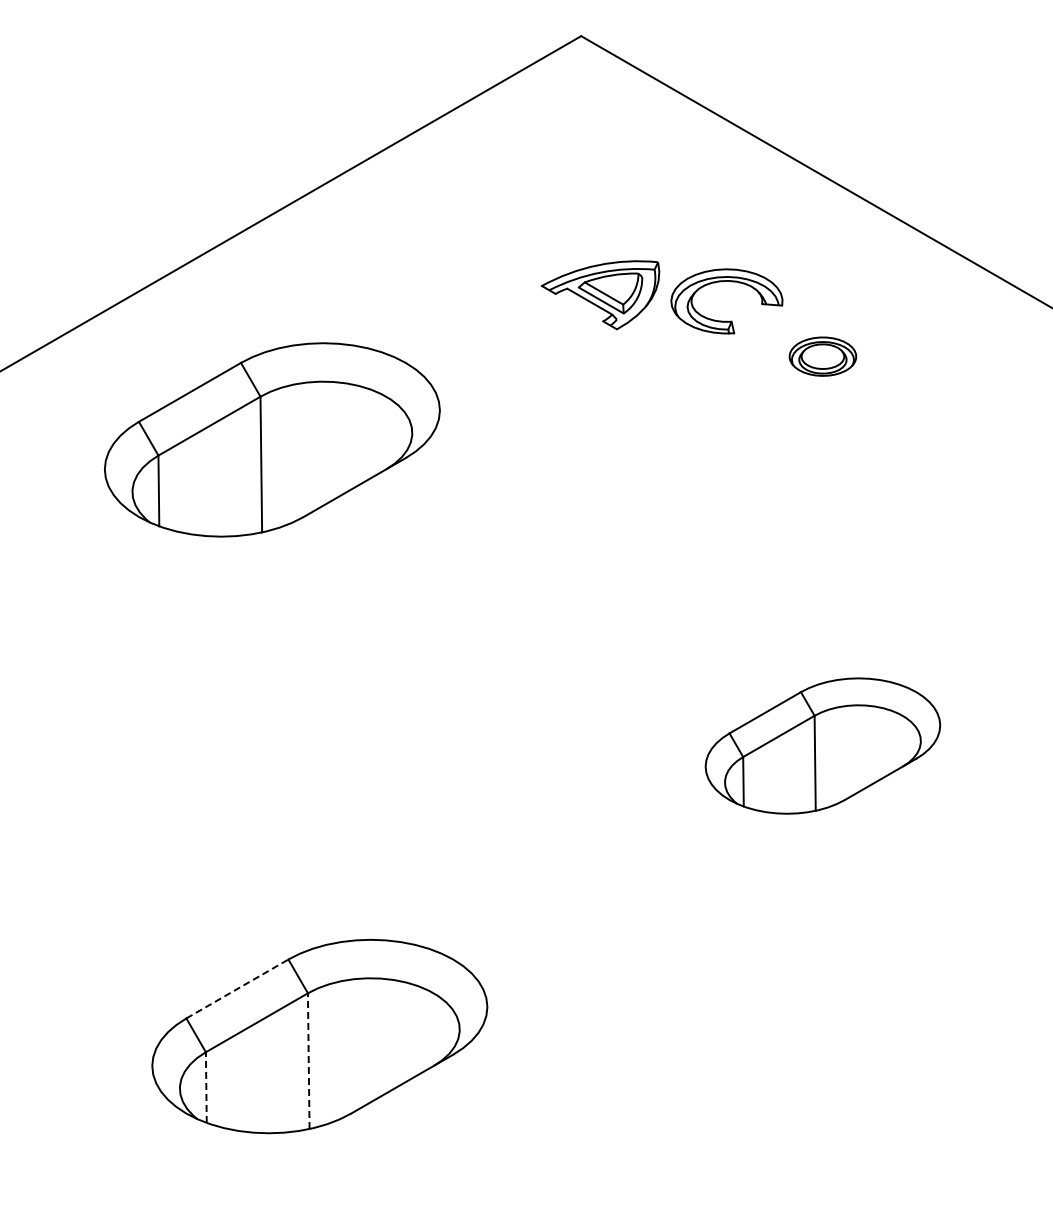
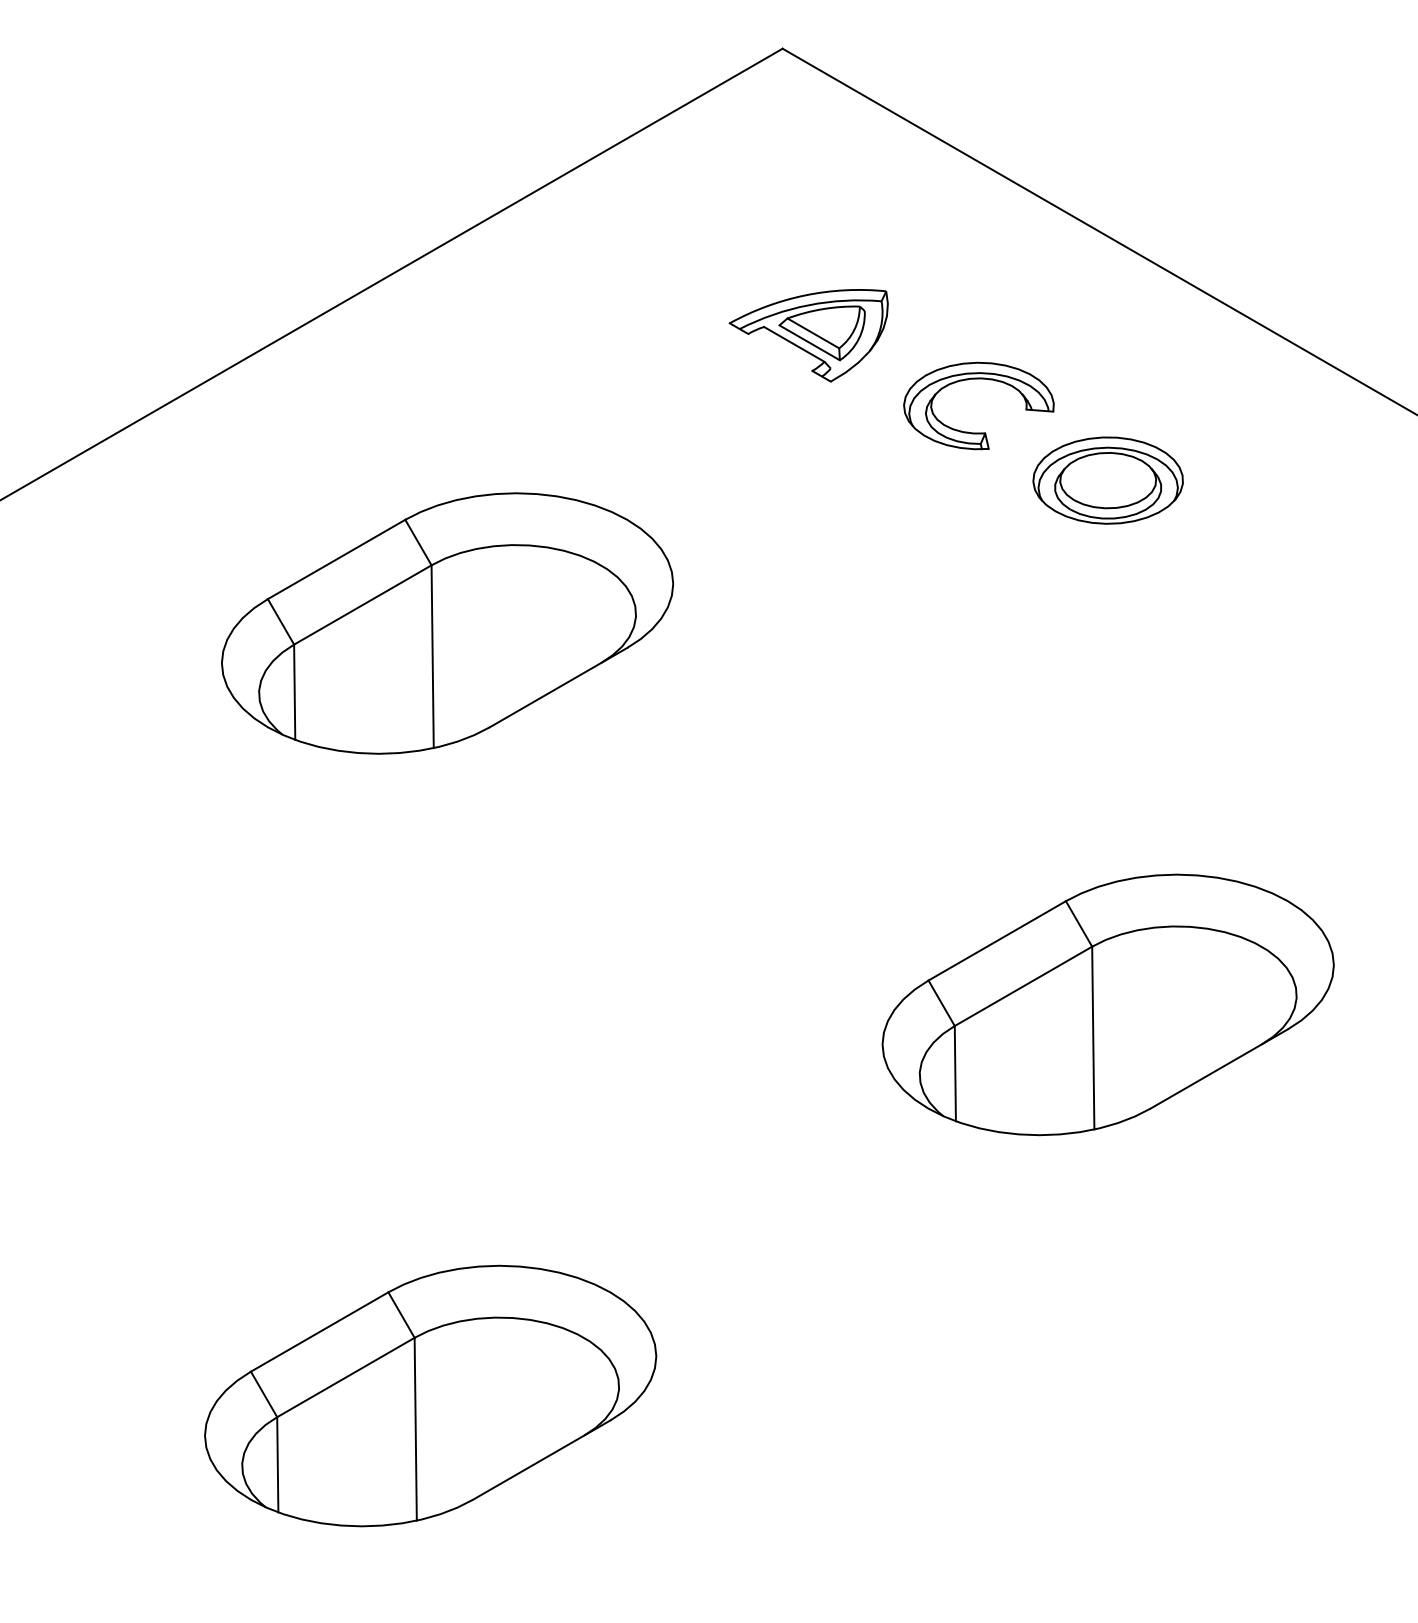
part: (600, 295) -> (808, 336), moved
part: (822, 356) -> (1107, 480), size x1.67
part: (272, 439) -> (447, 622), moved
part: (822, 745) -> (1107, 1004), size x1.43
line: (237, 988) -> (319, 1331), dashed -> solid
line: (308, 1061) -> (415, 1429), dashed -> solid
line: (206, 1087) -> (278, 1464), dashed -> solid

